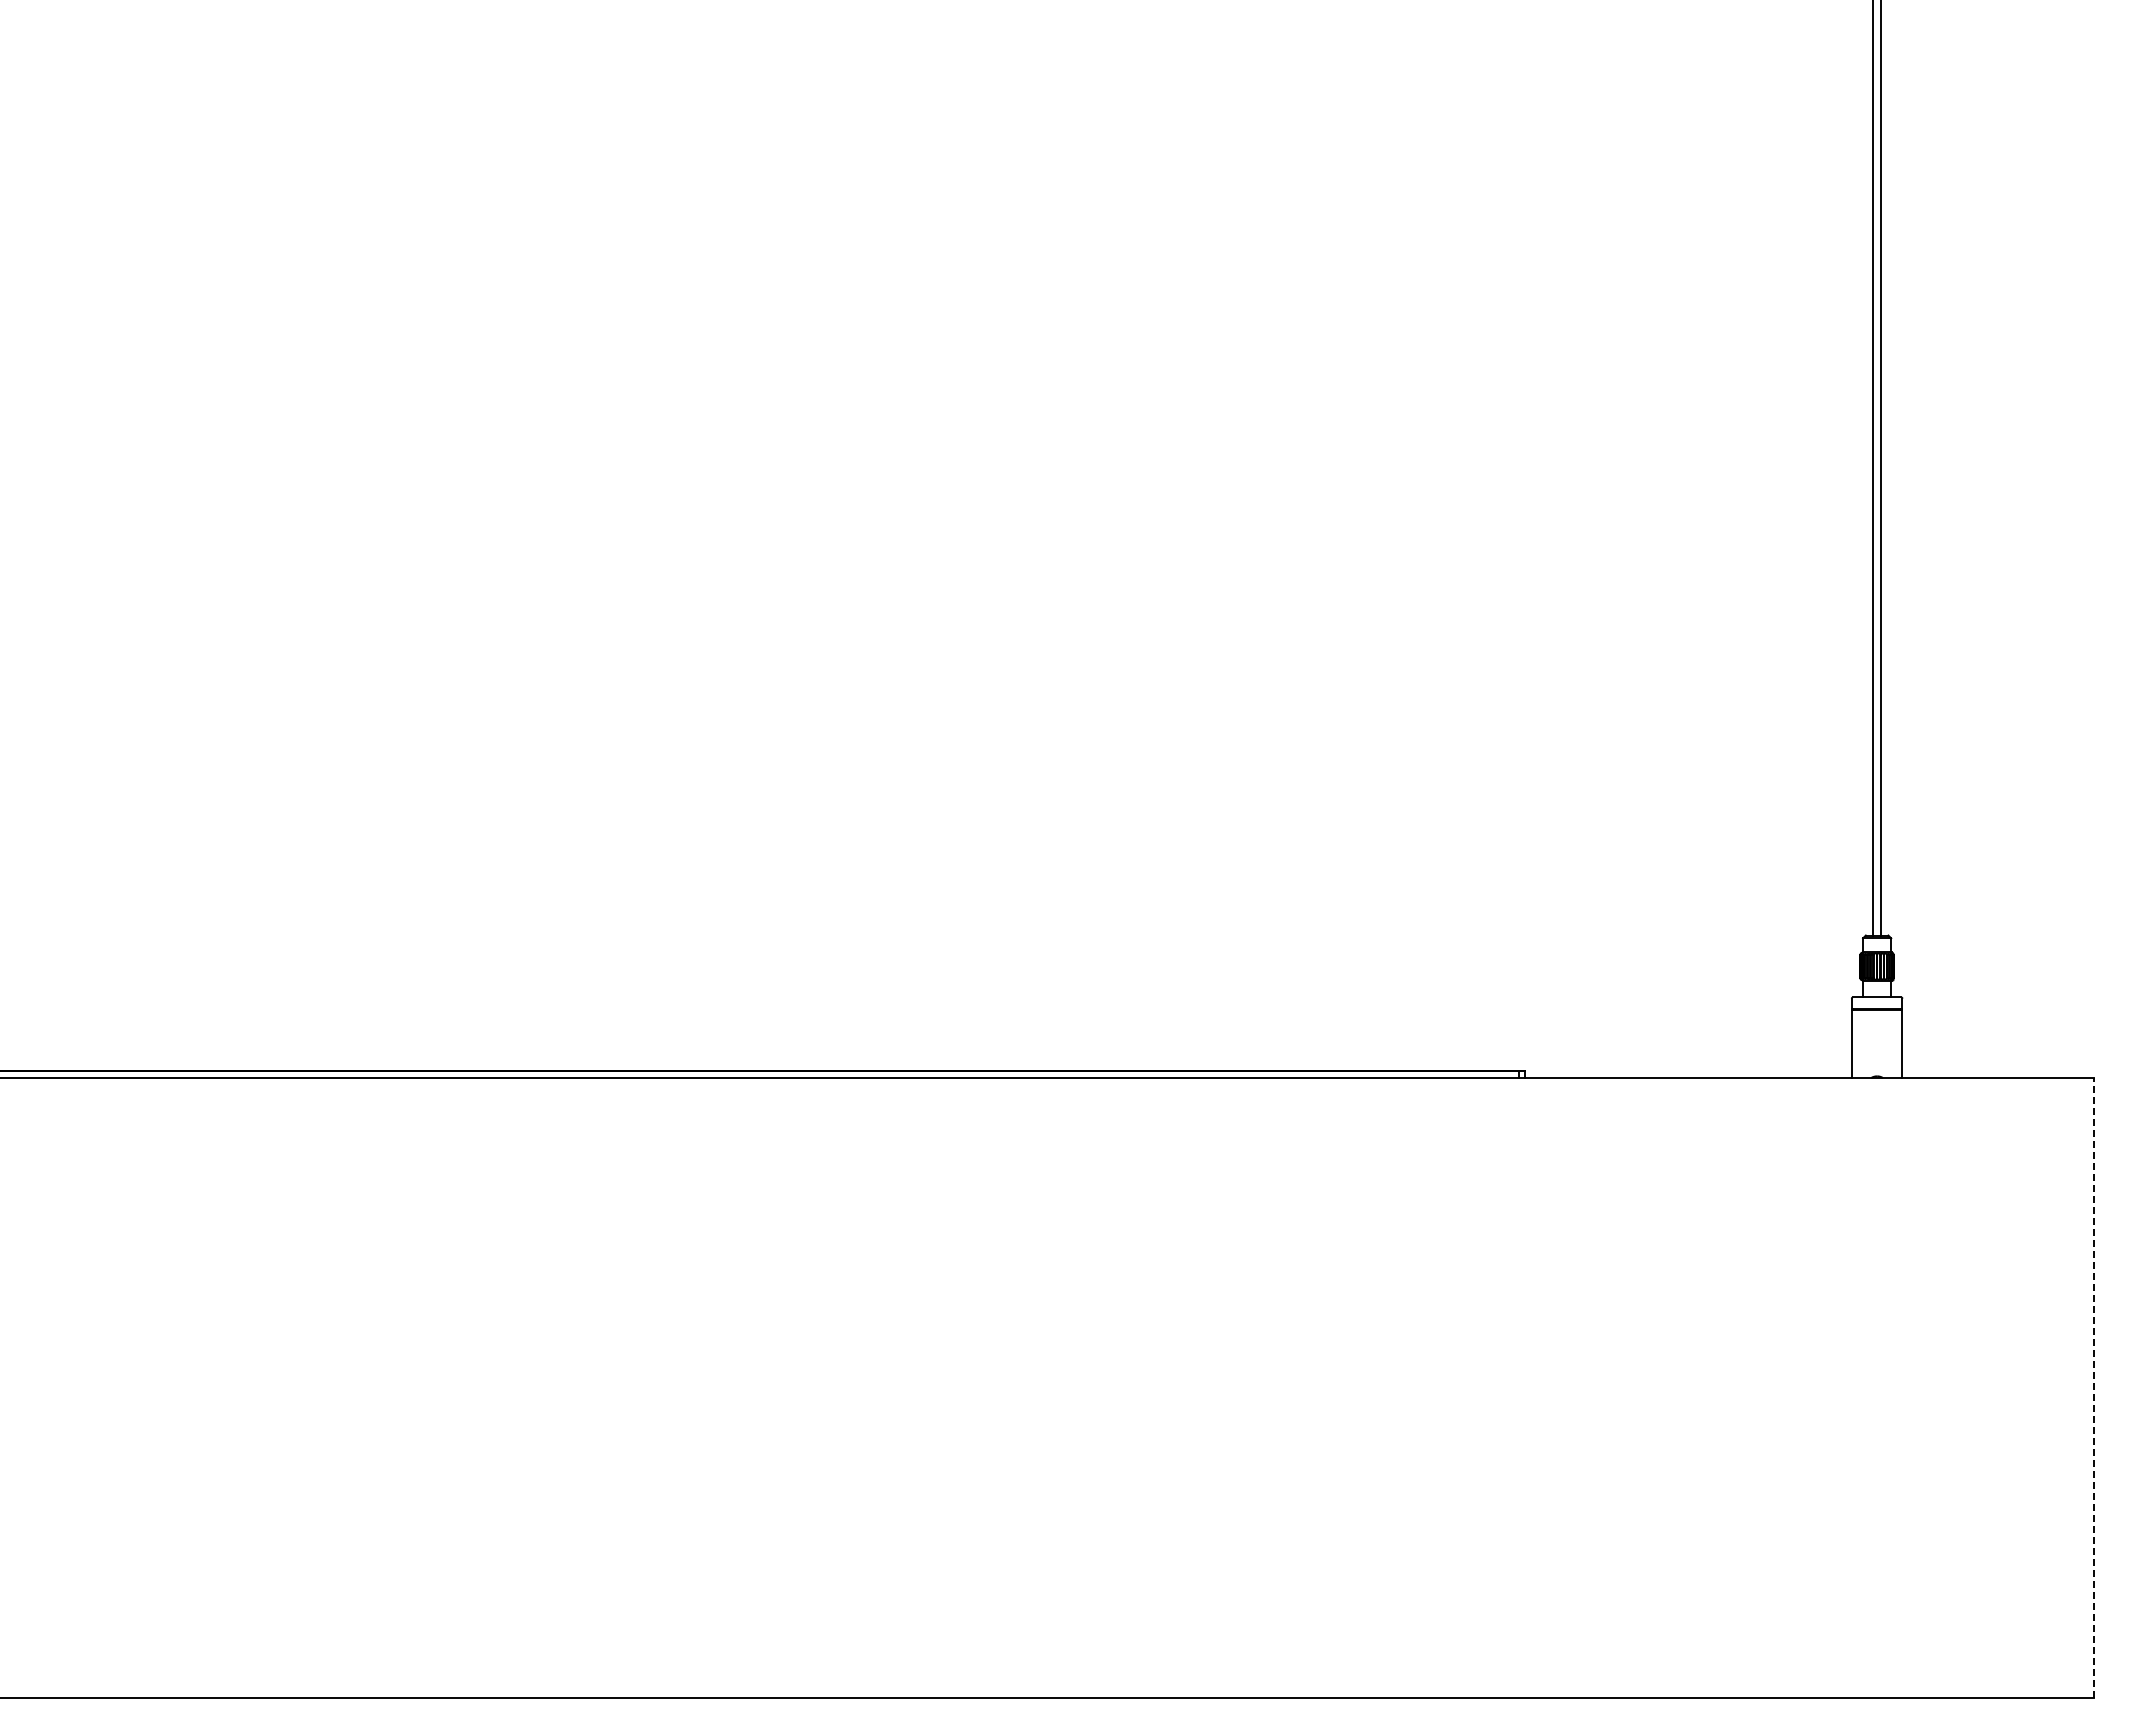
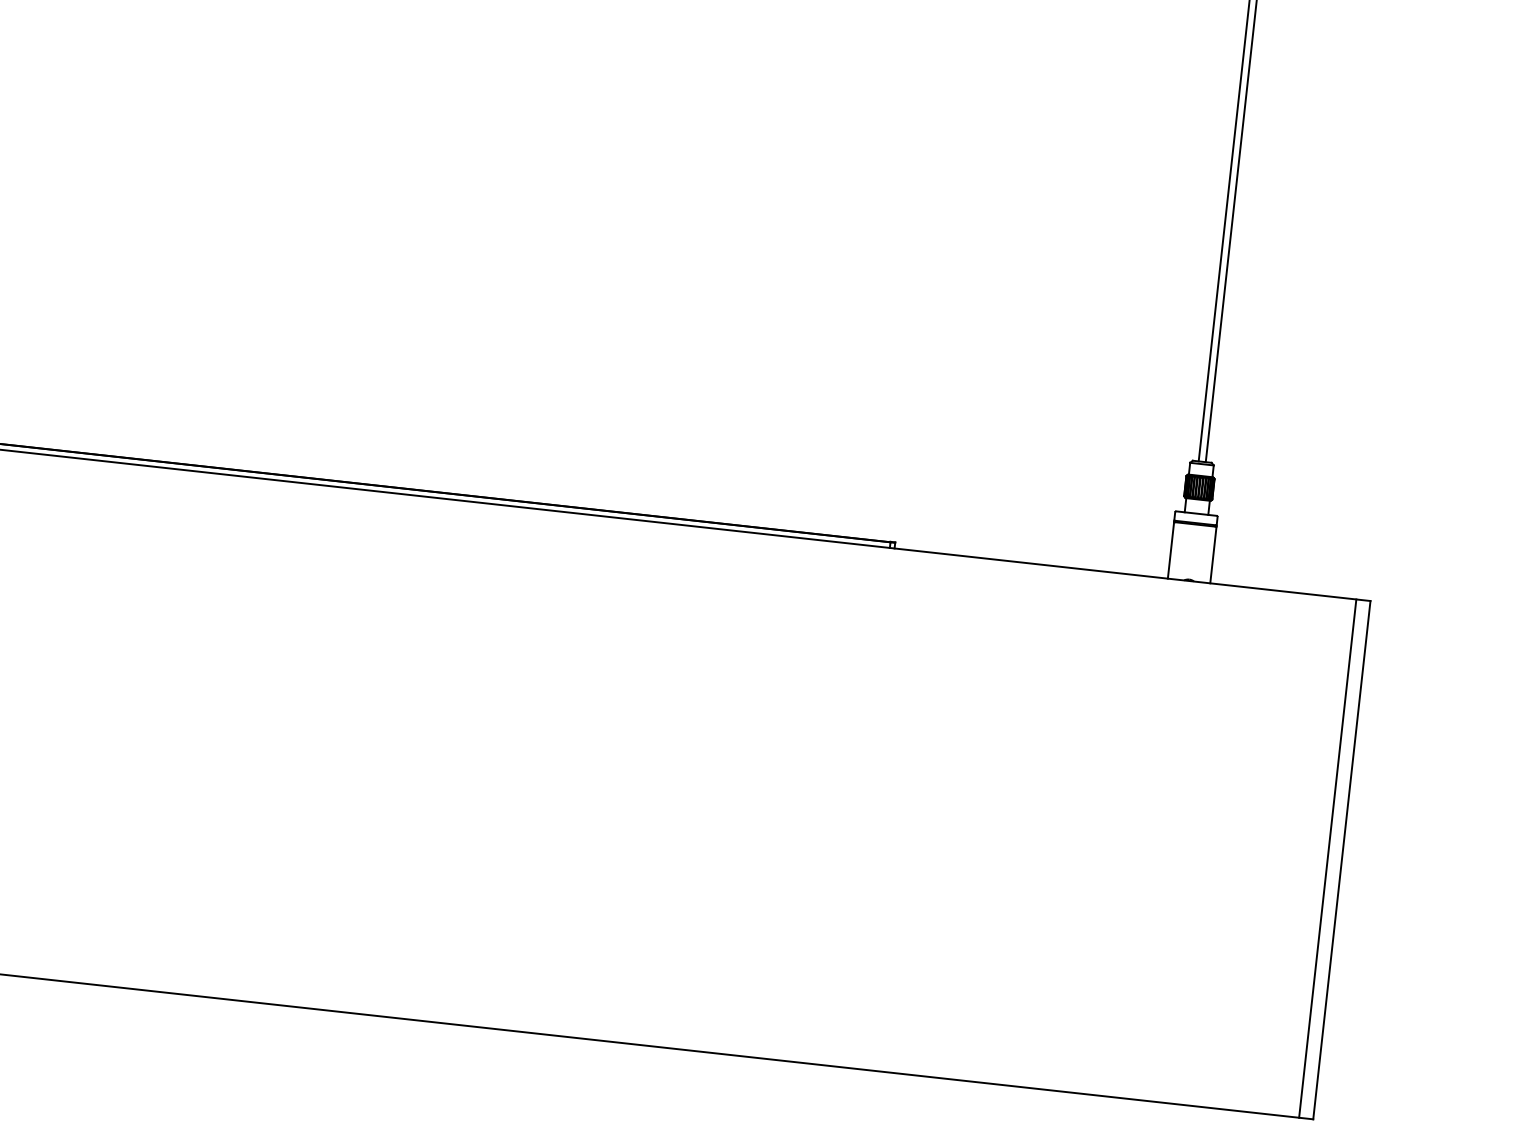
line: (2077, 1387) -> (1328, 858), added
line: (2093, 1387) -> (1341, 859), dashed -> solid

